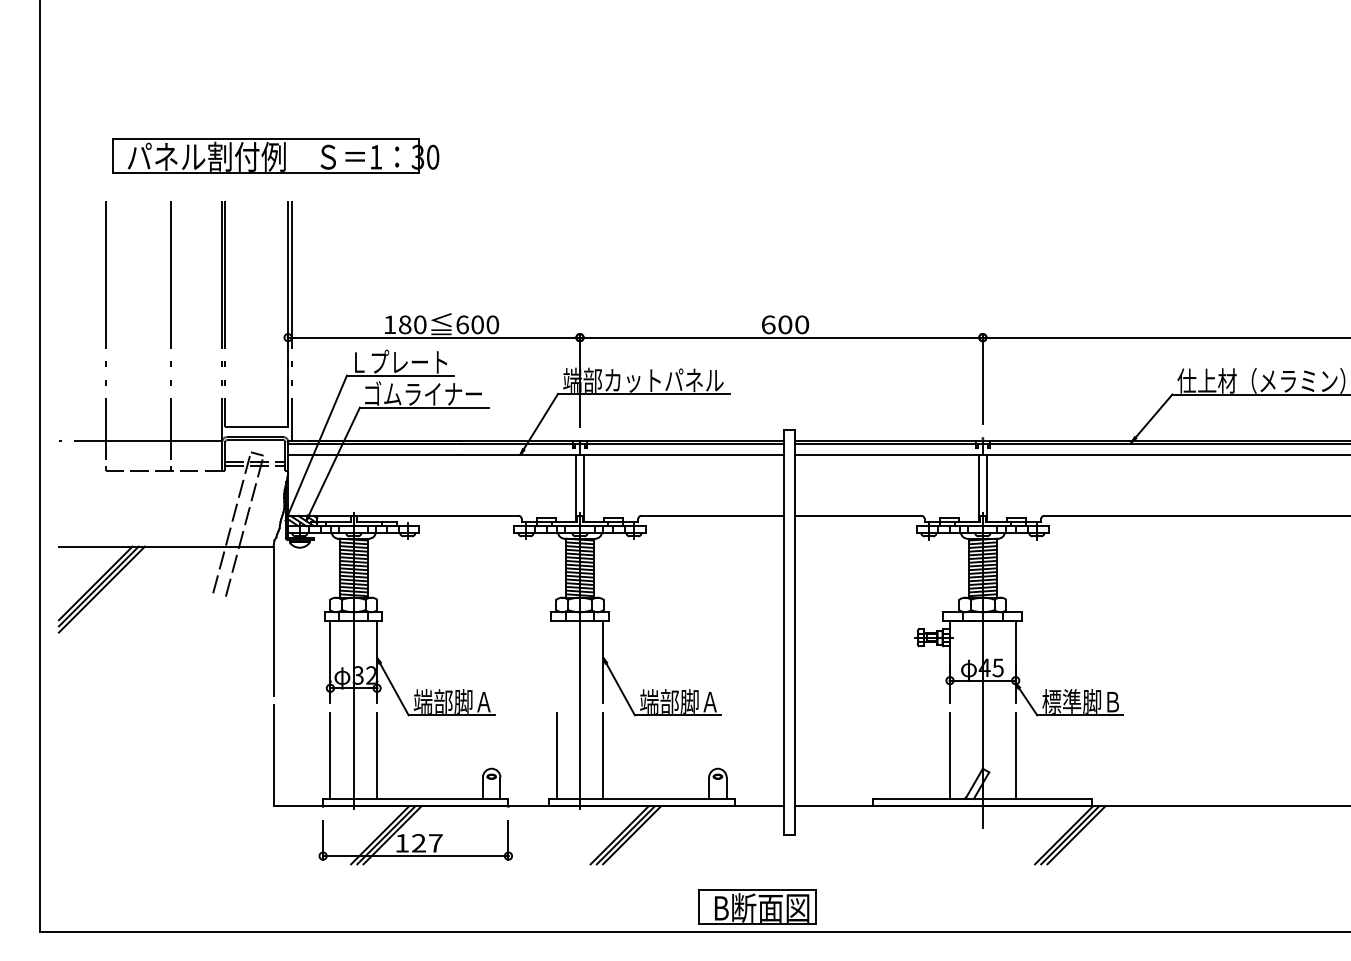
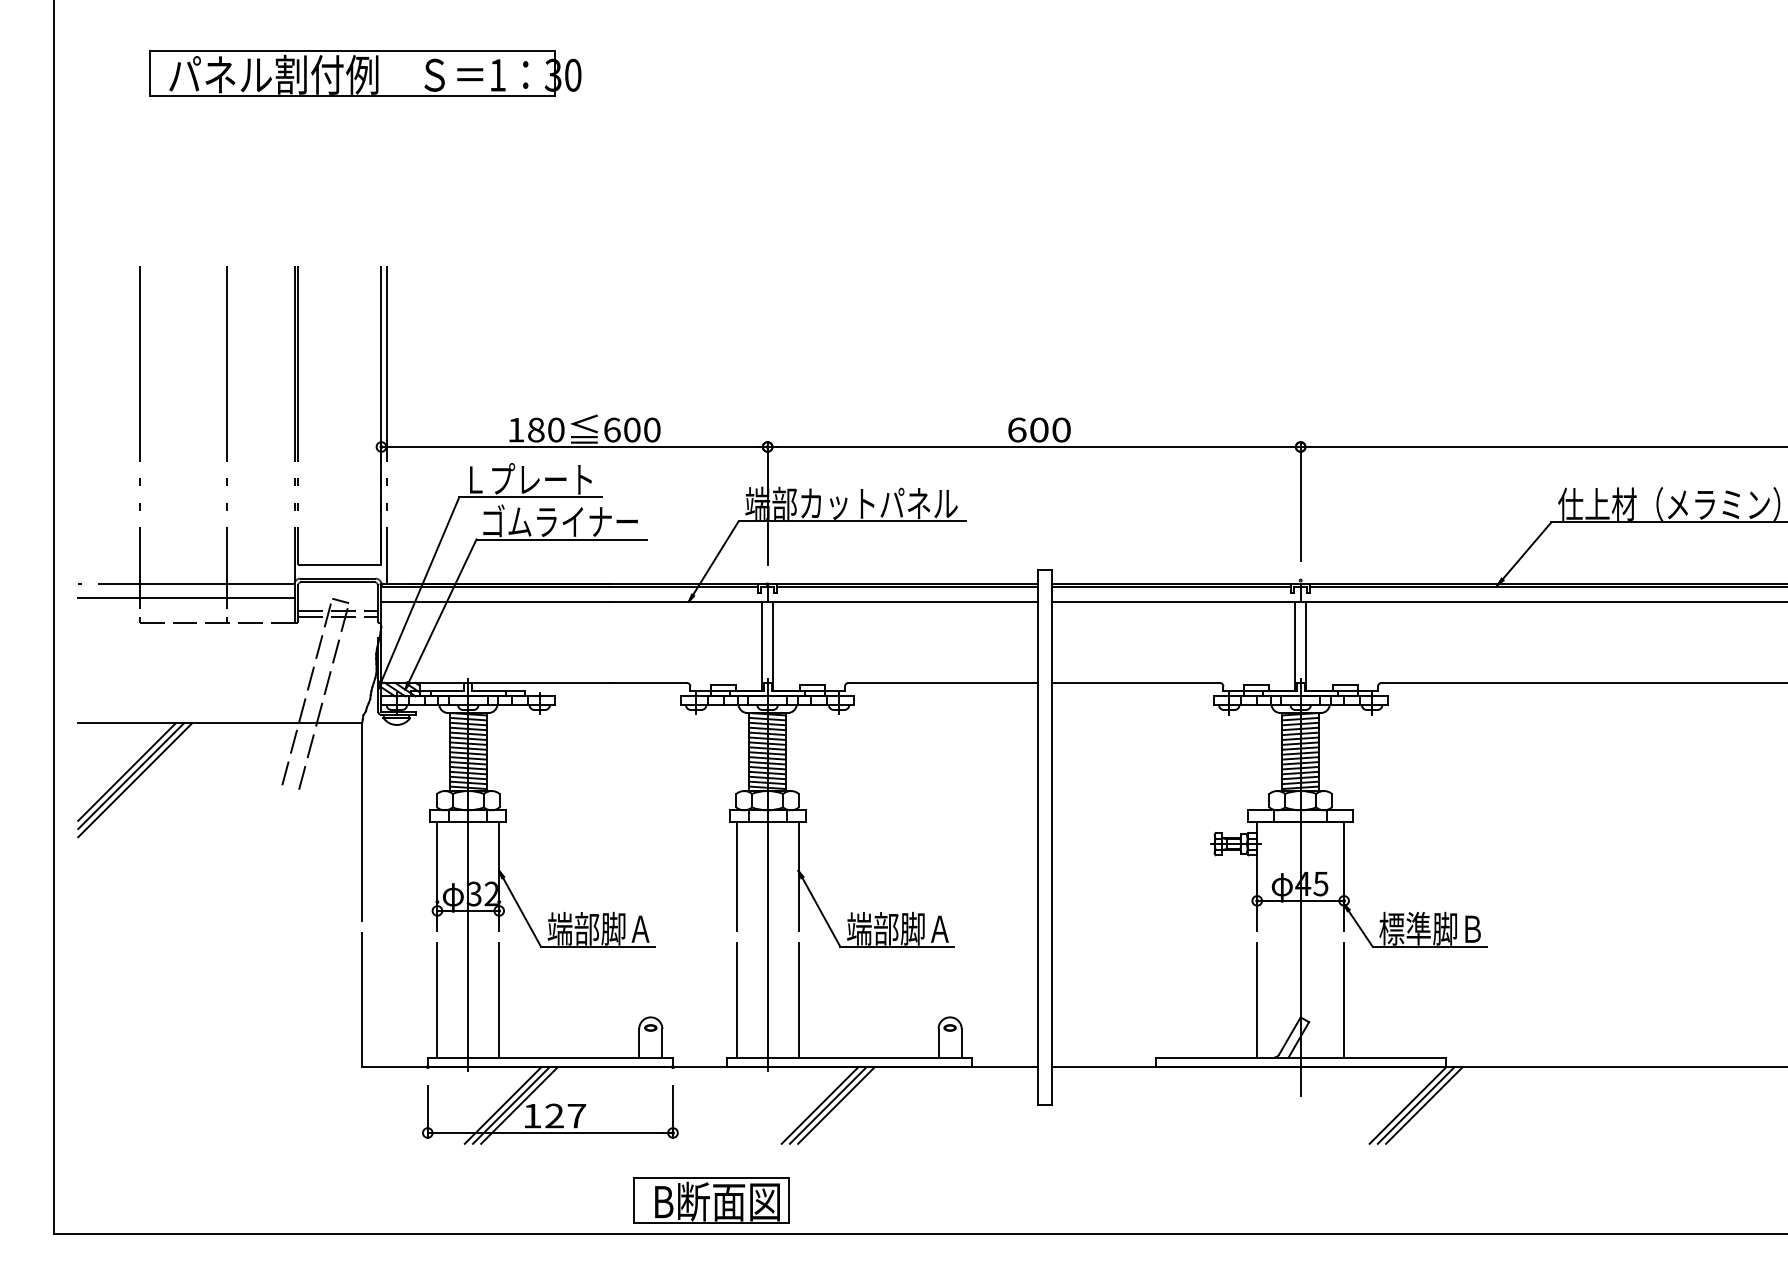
part: (276, 155) -> (365, 73), moved
line: (140, 451) -> (186, 597), added
line: (556, 661) -> (736, 875), added
part: (757, 907) -> (711, 1200), moved

